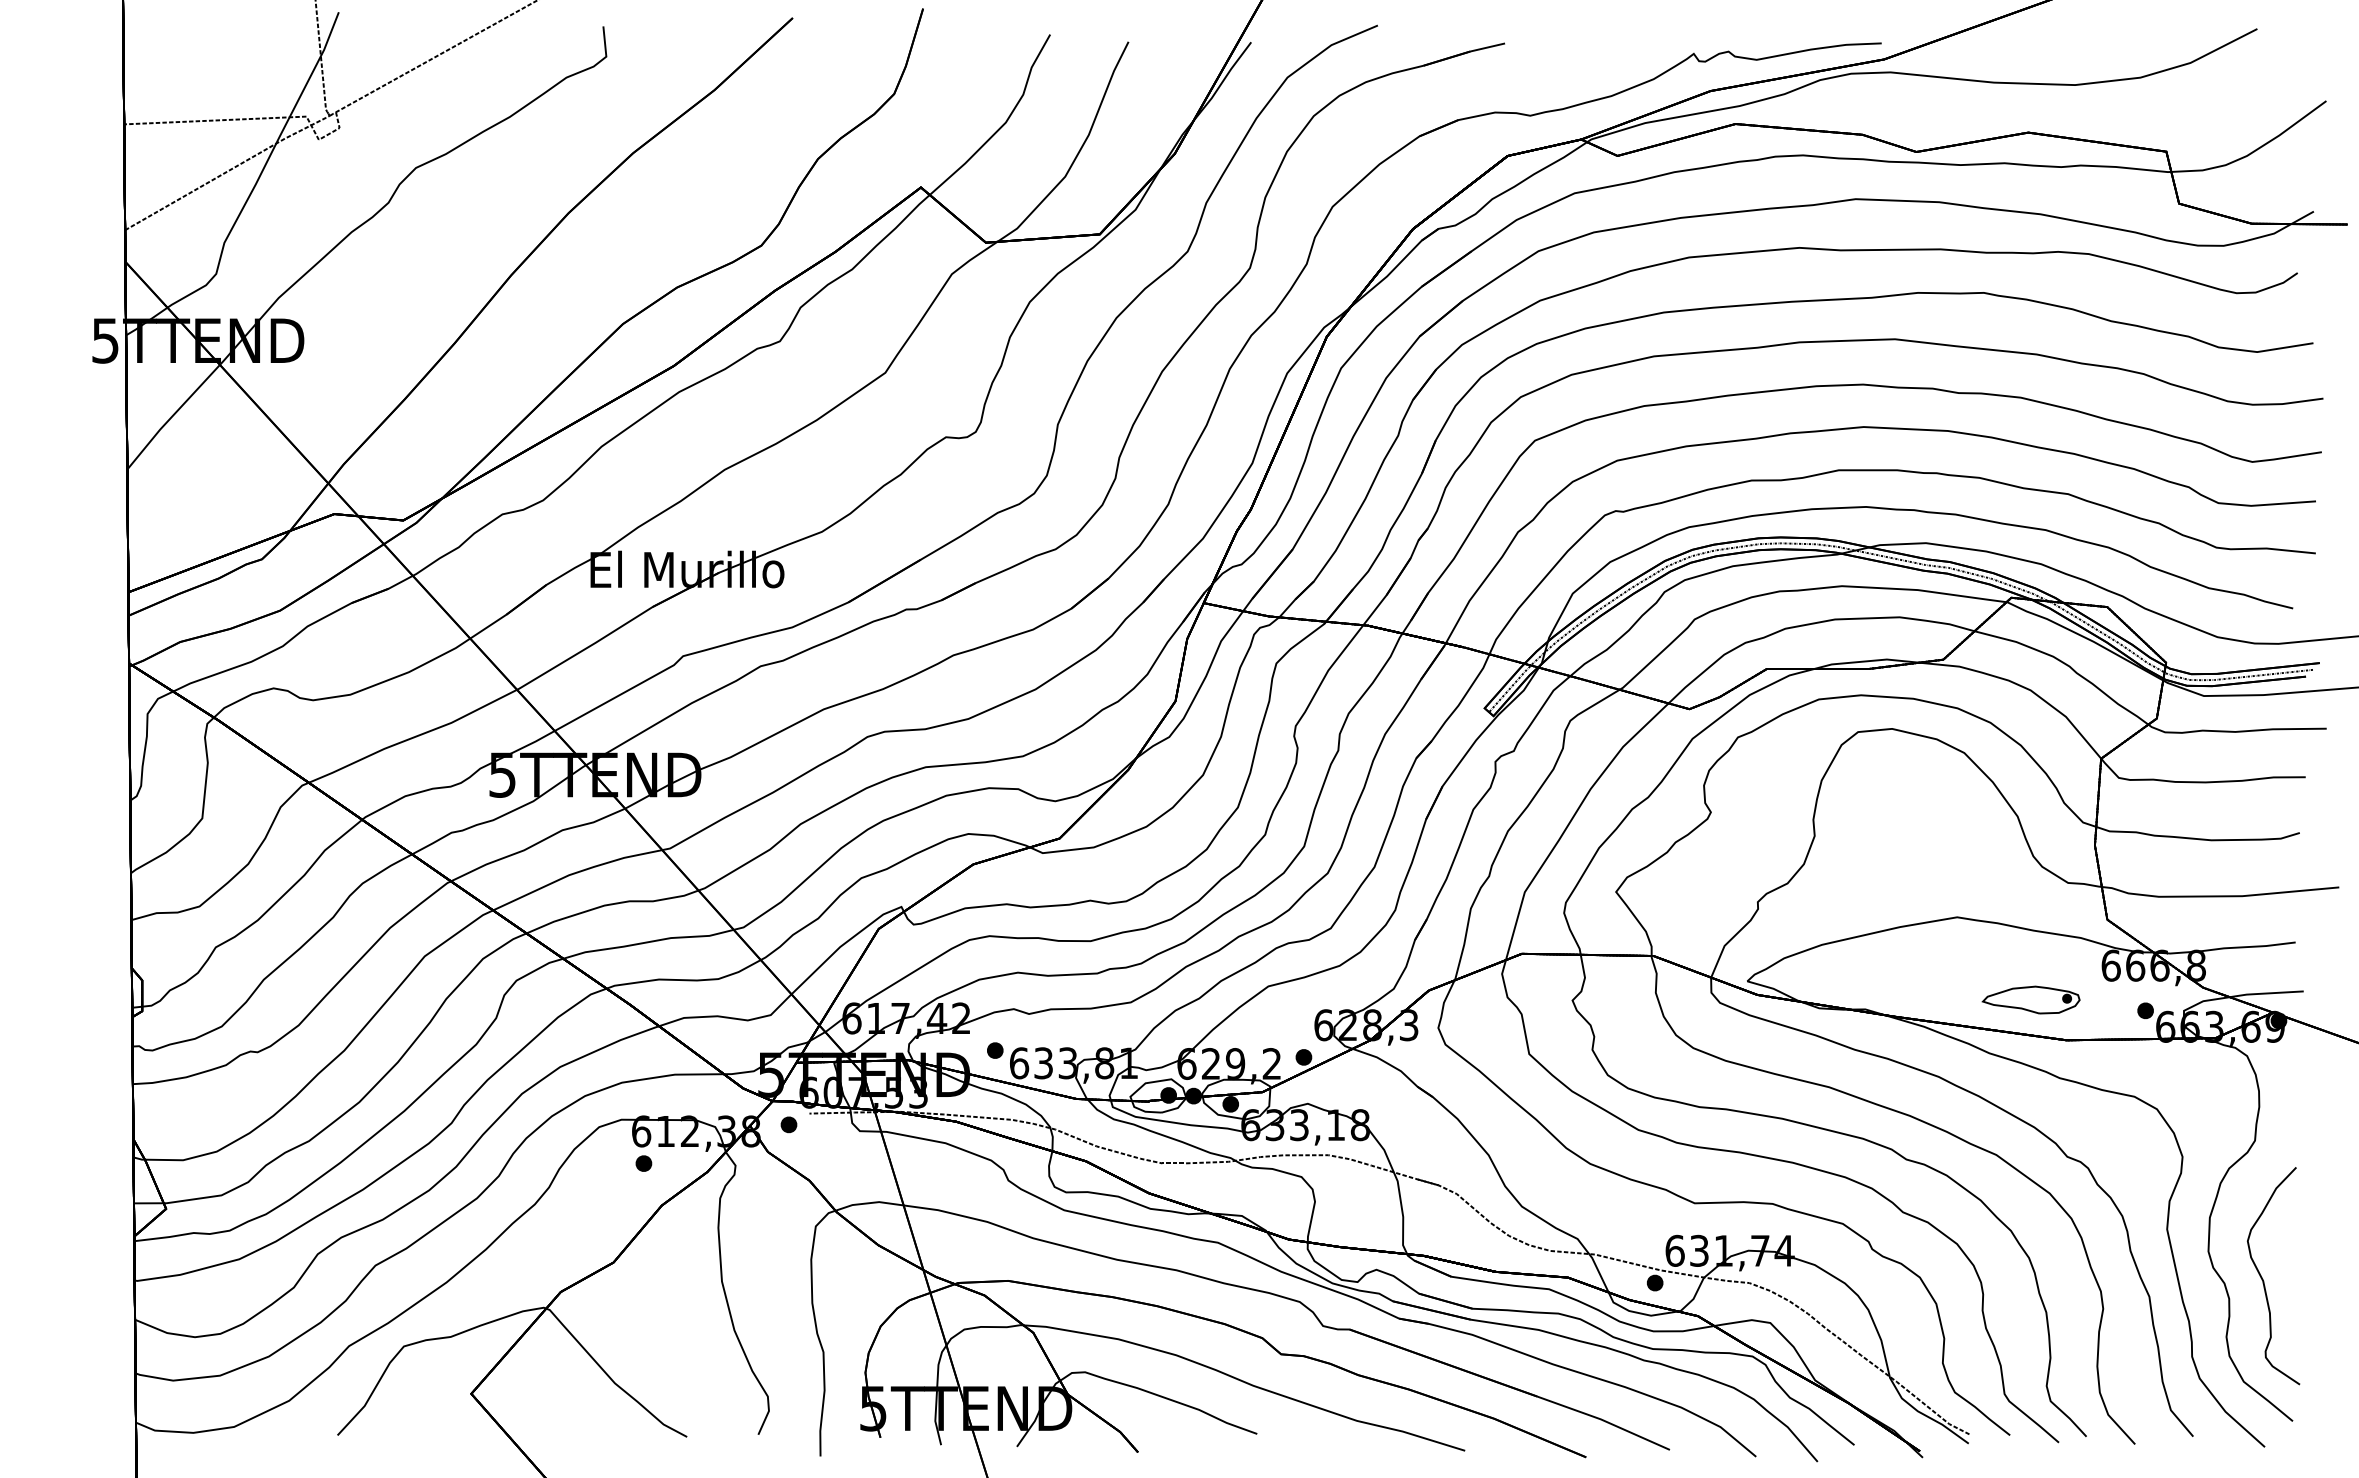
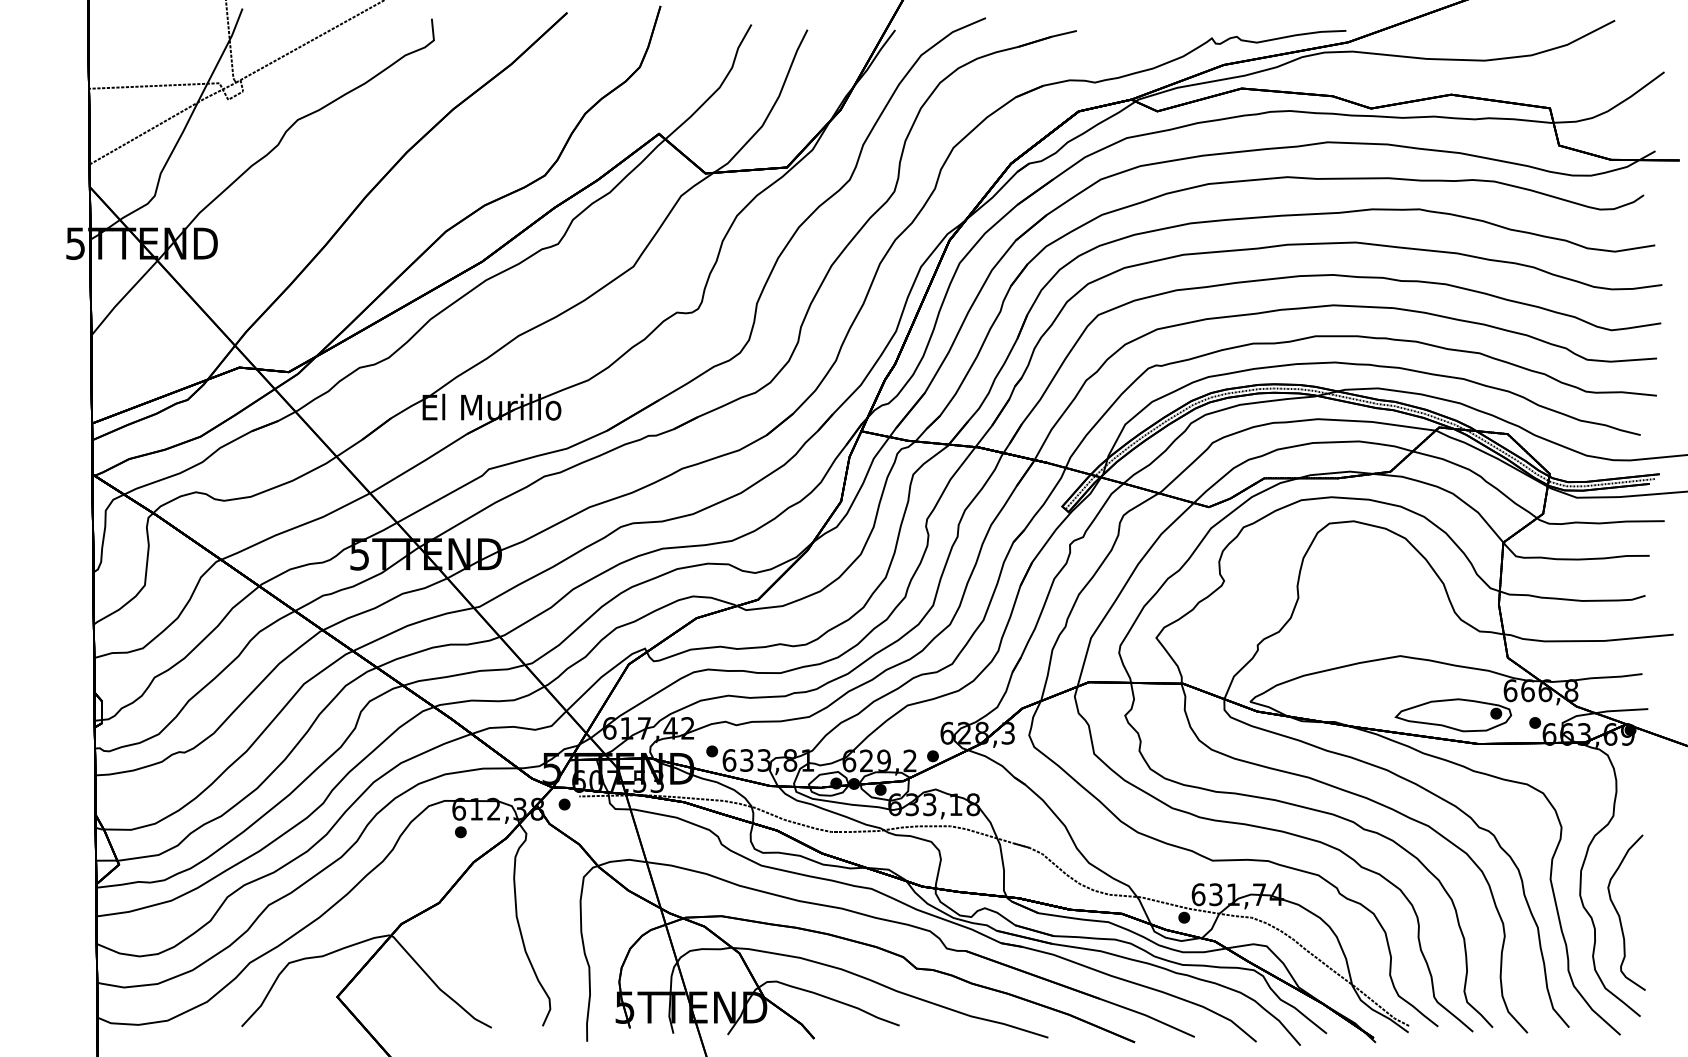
part: (2030, 999) -> (1452, 714), size x1.67

